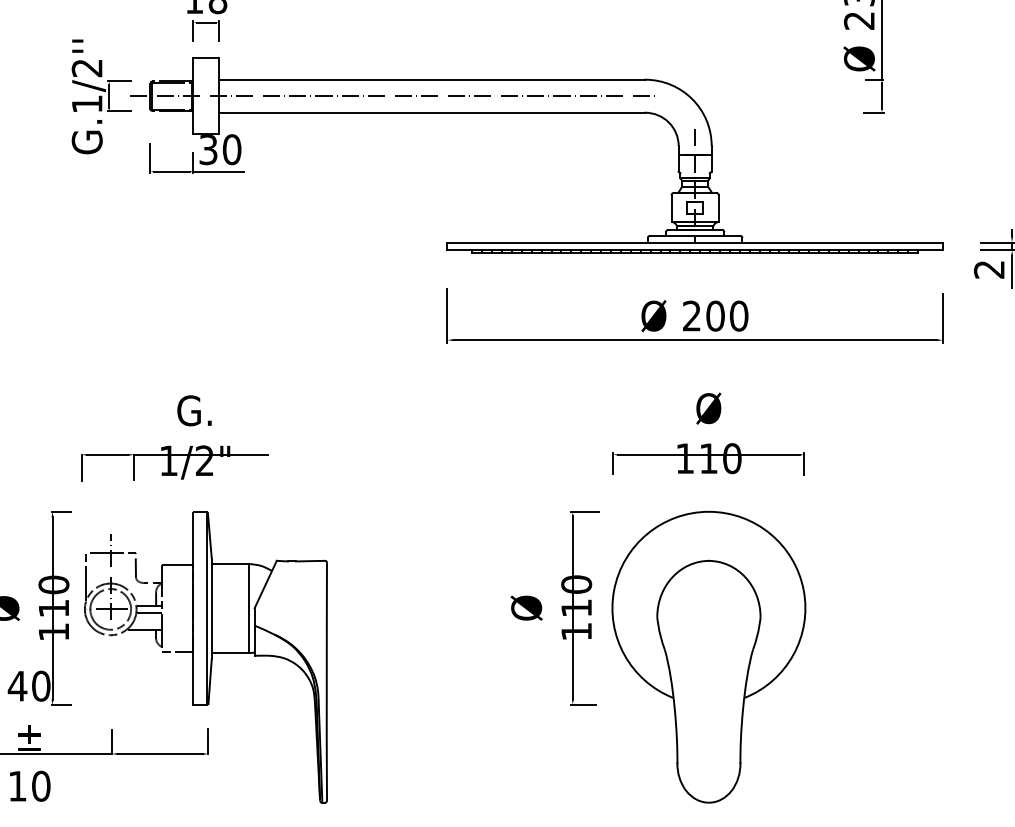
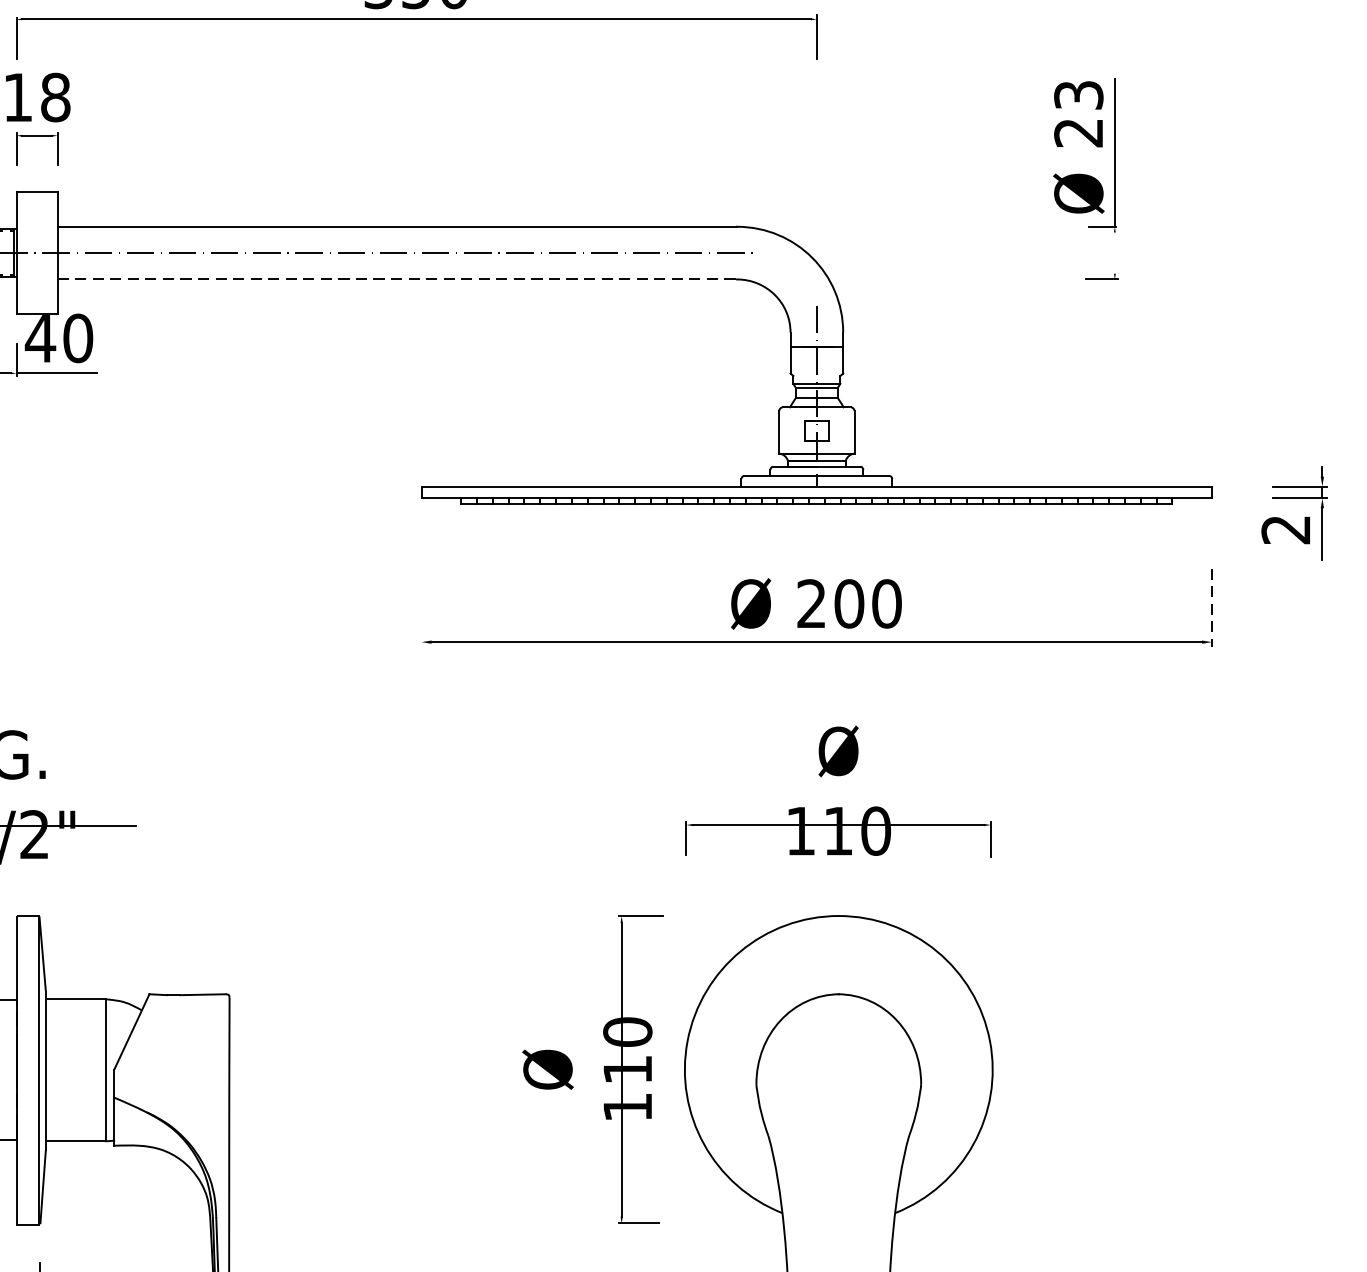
line: (882, 96) -> (1115, 253), removed
line: (432, 112) -> (397, 279), solid -> dashed
text: (208, 150) -> (40, 339), 30 -> 40
line: (447, 316) -> (421, 604), removed
line: (942, 318) -> (1211, 607), solid -> dashed

